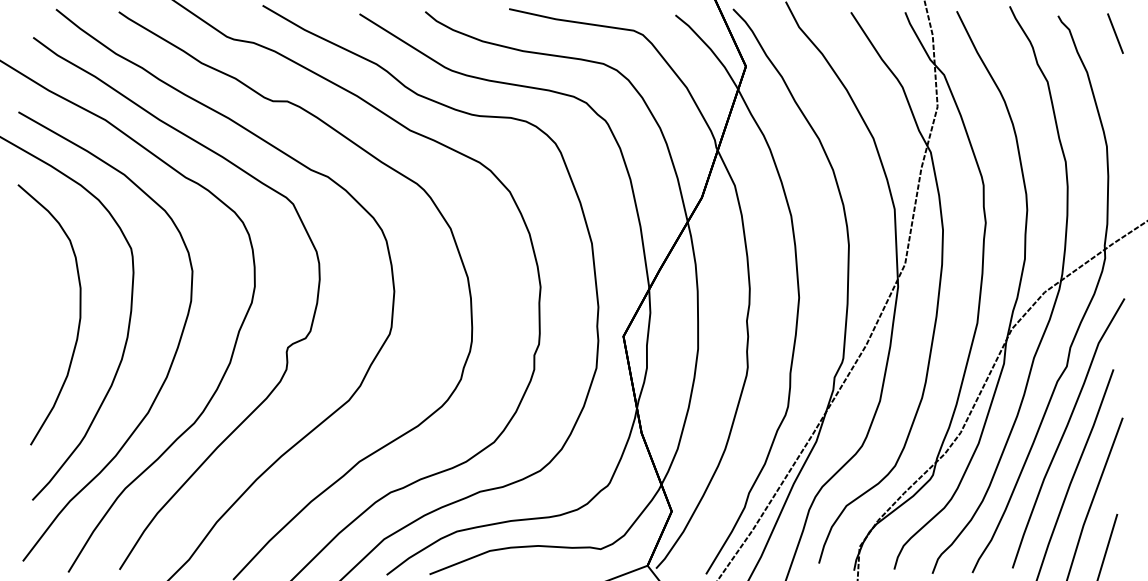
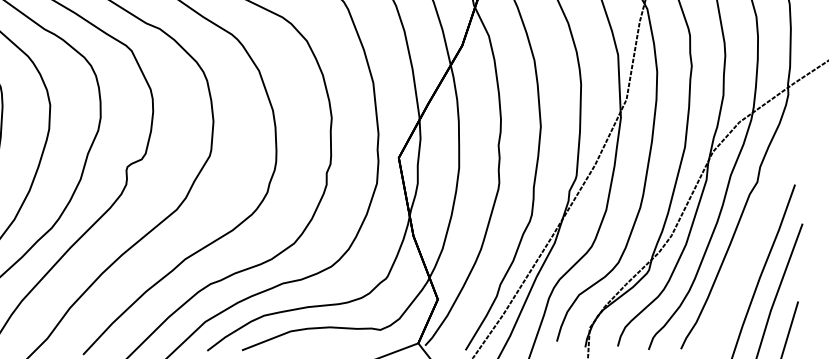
curve: (1065, 432) -> (756, 235), removed

